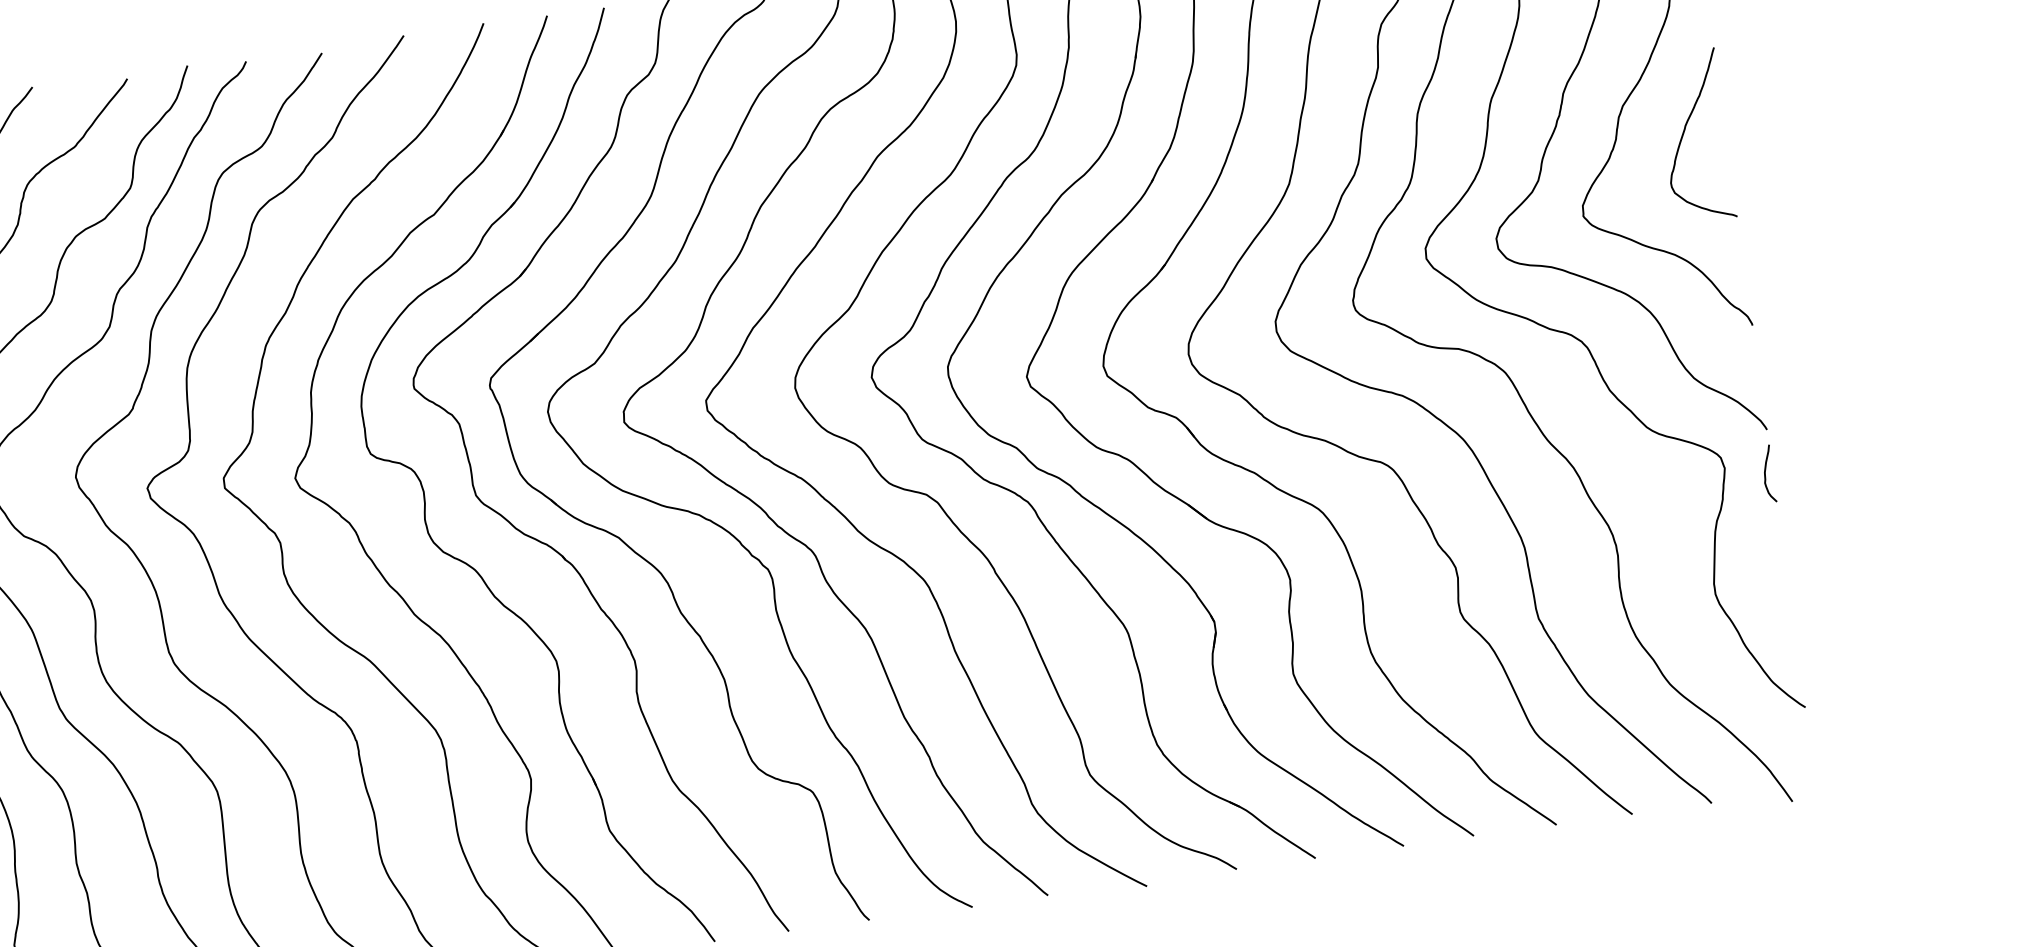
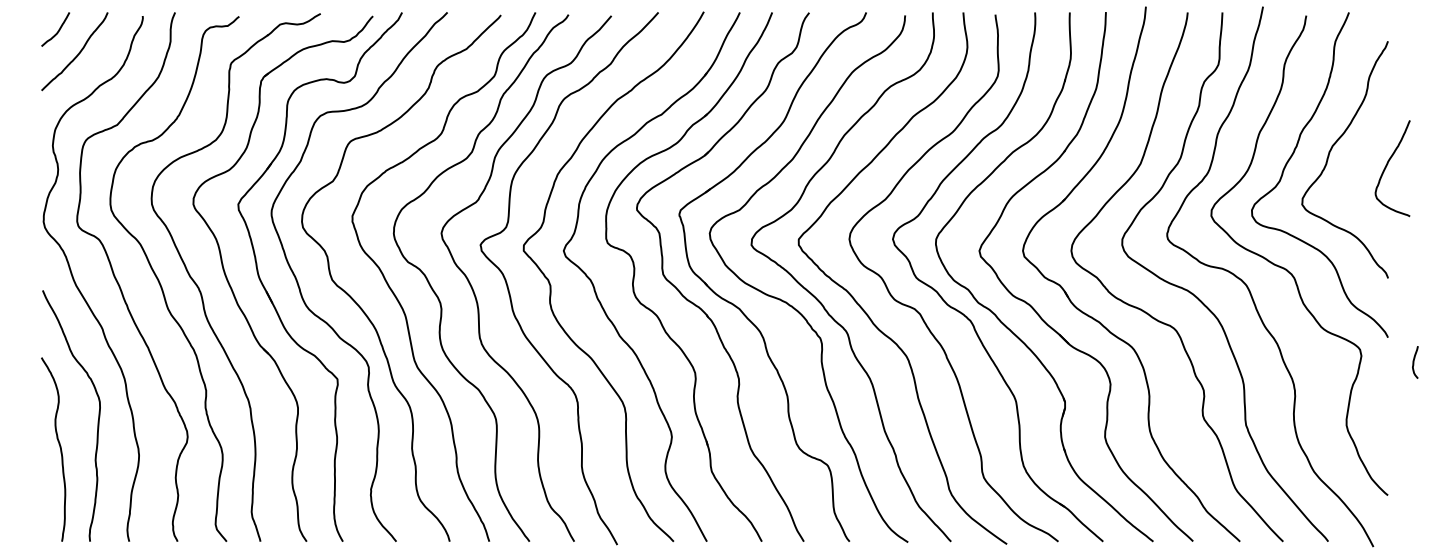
curve: (1685, 134) -> (1387, 166), moved
curve: (1766, 474) -> (1414, 362), moved

